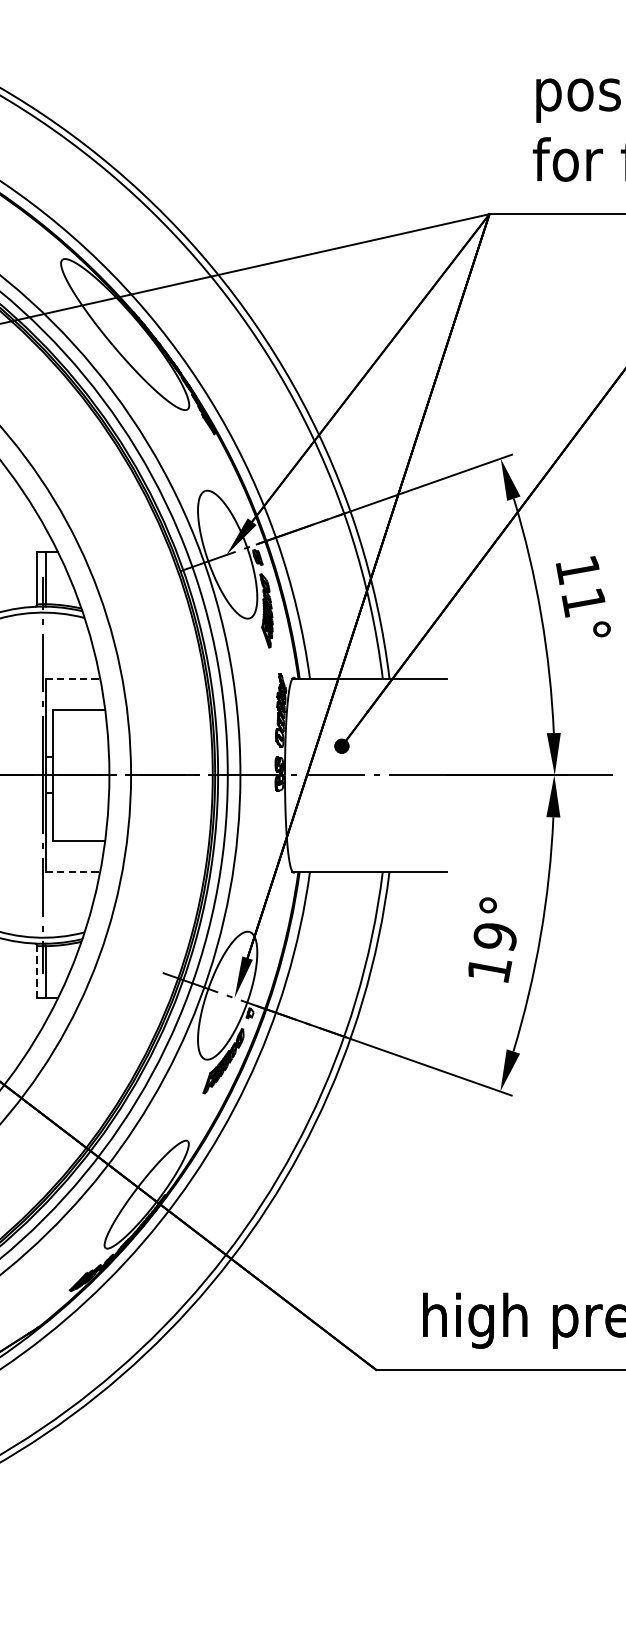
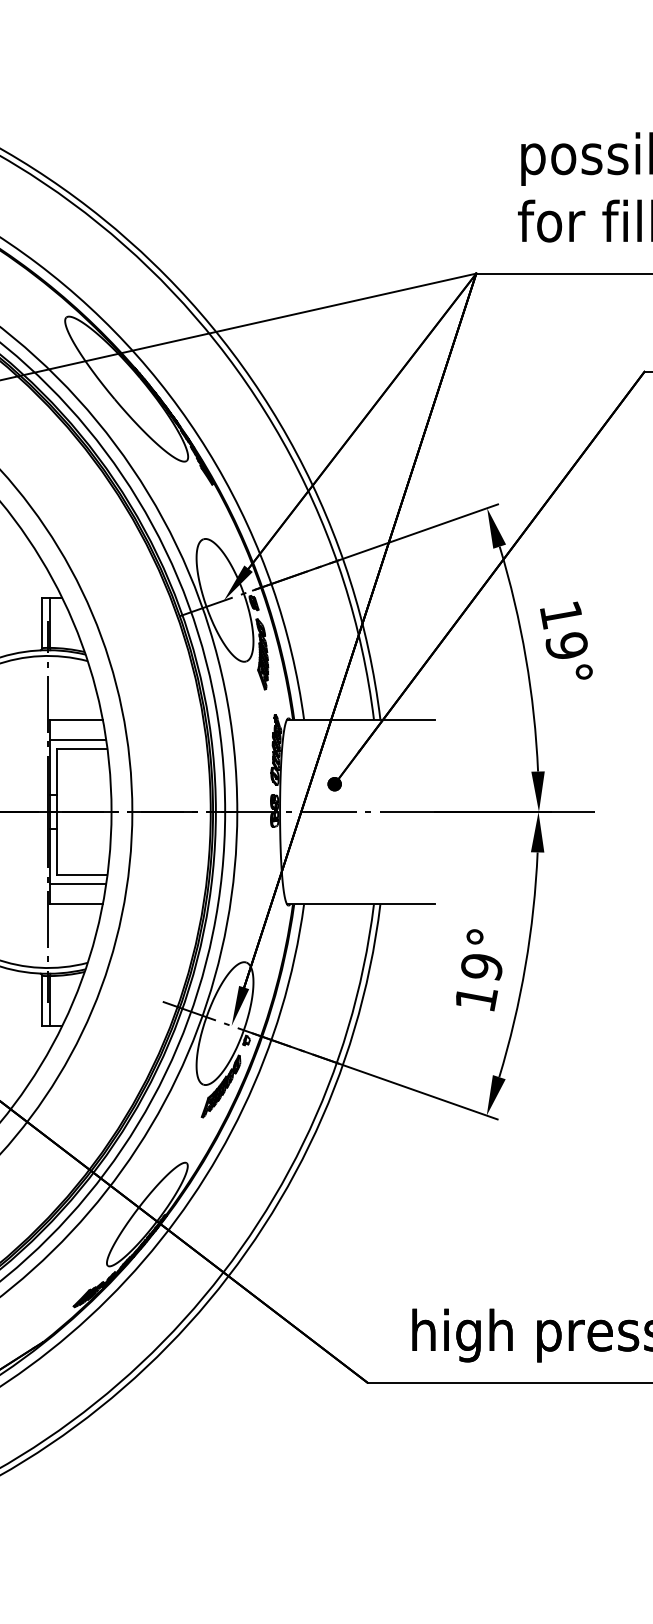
text: (583, 602) -> (566, 646), 11° -> 19°
line: (73, 678) -> (77, 719), dashed -> solid
line: (74, 699) -> (78, 739), added
line: (74, 850) -> (78, 884), added
line: (73, 871) -> (77, 904), dashed -> solid
line: (37, 971) -> (42, 1000), dashed -> solid

